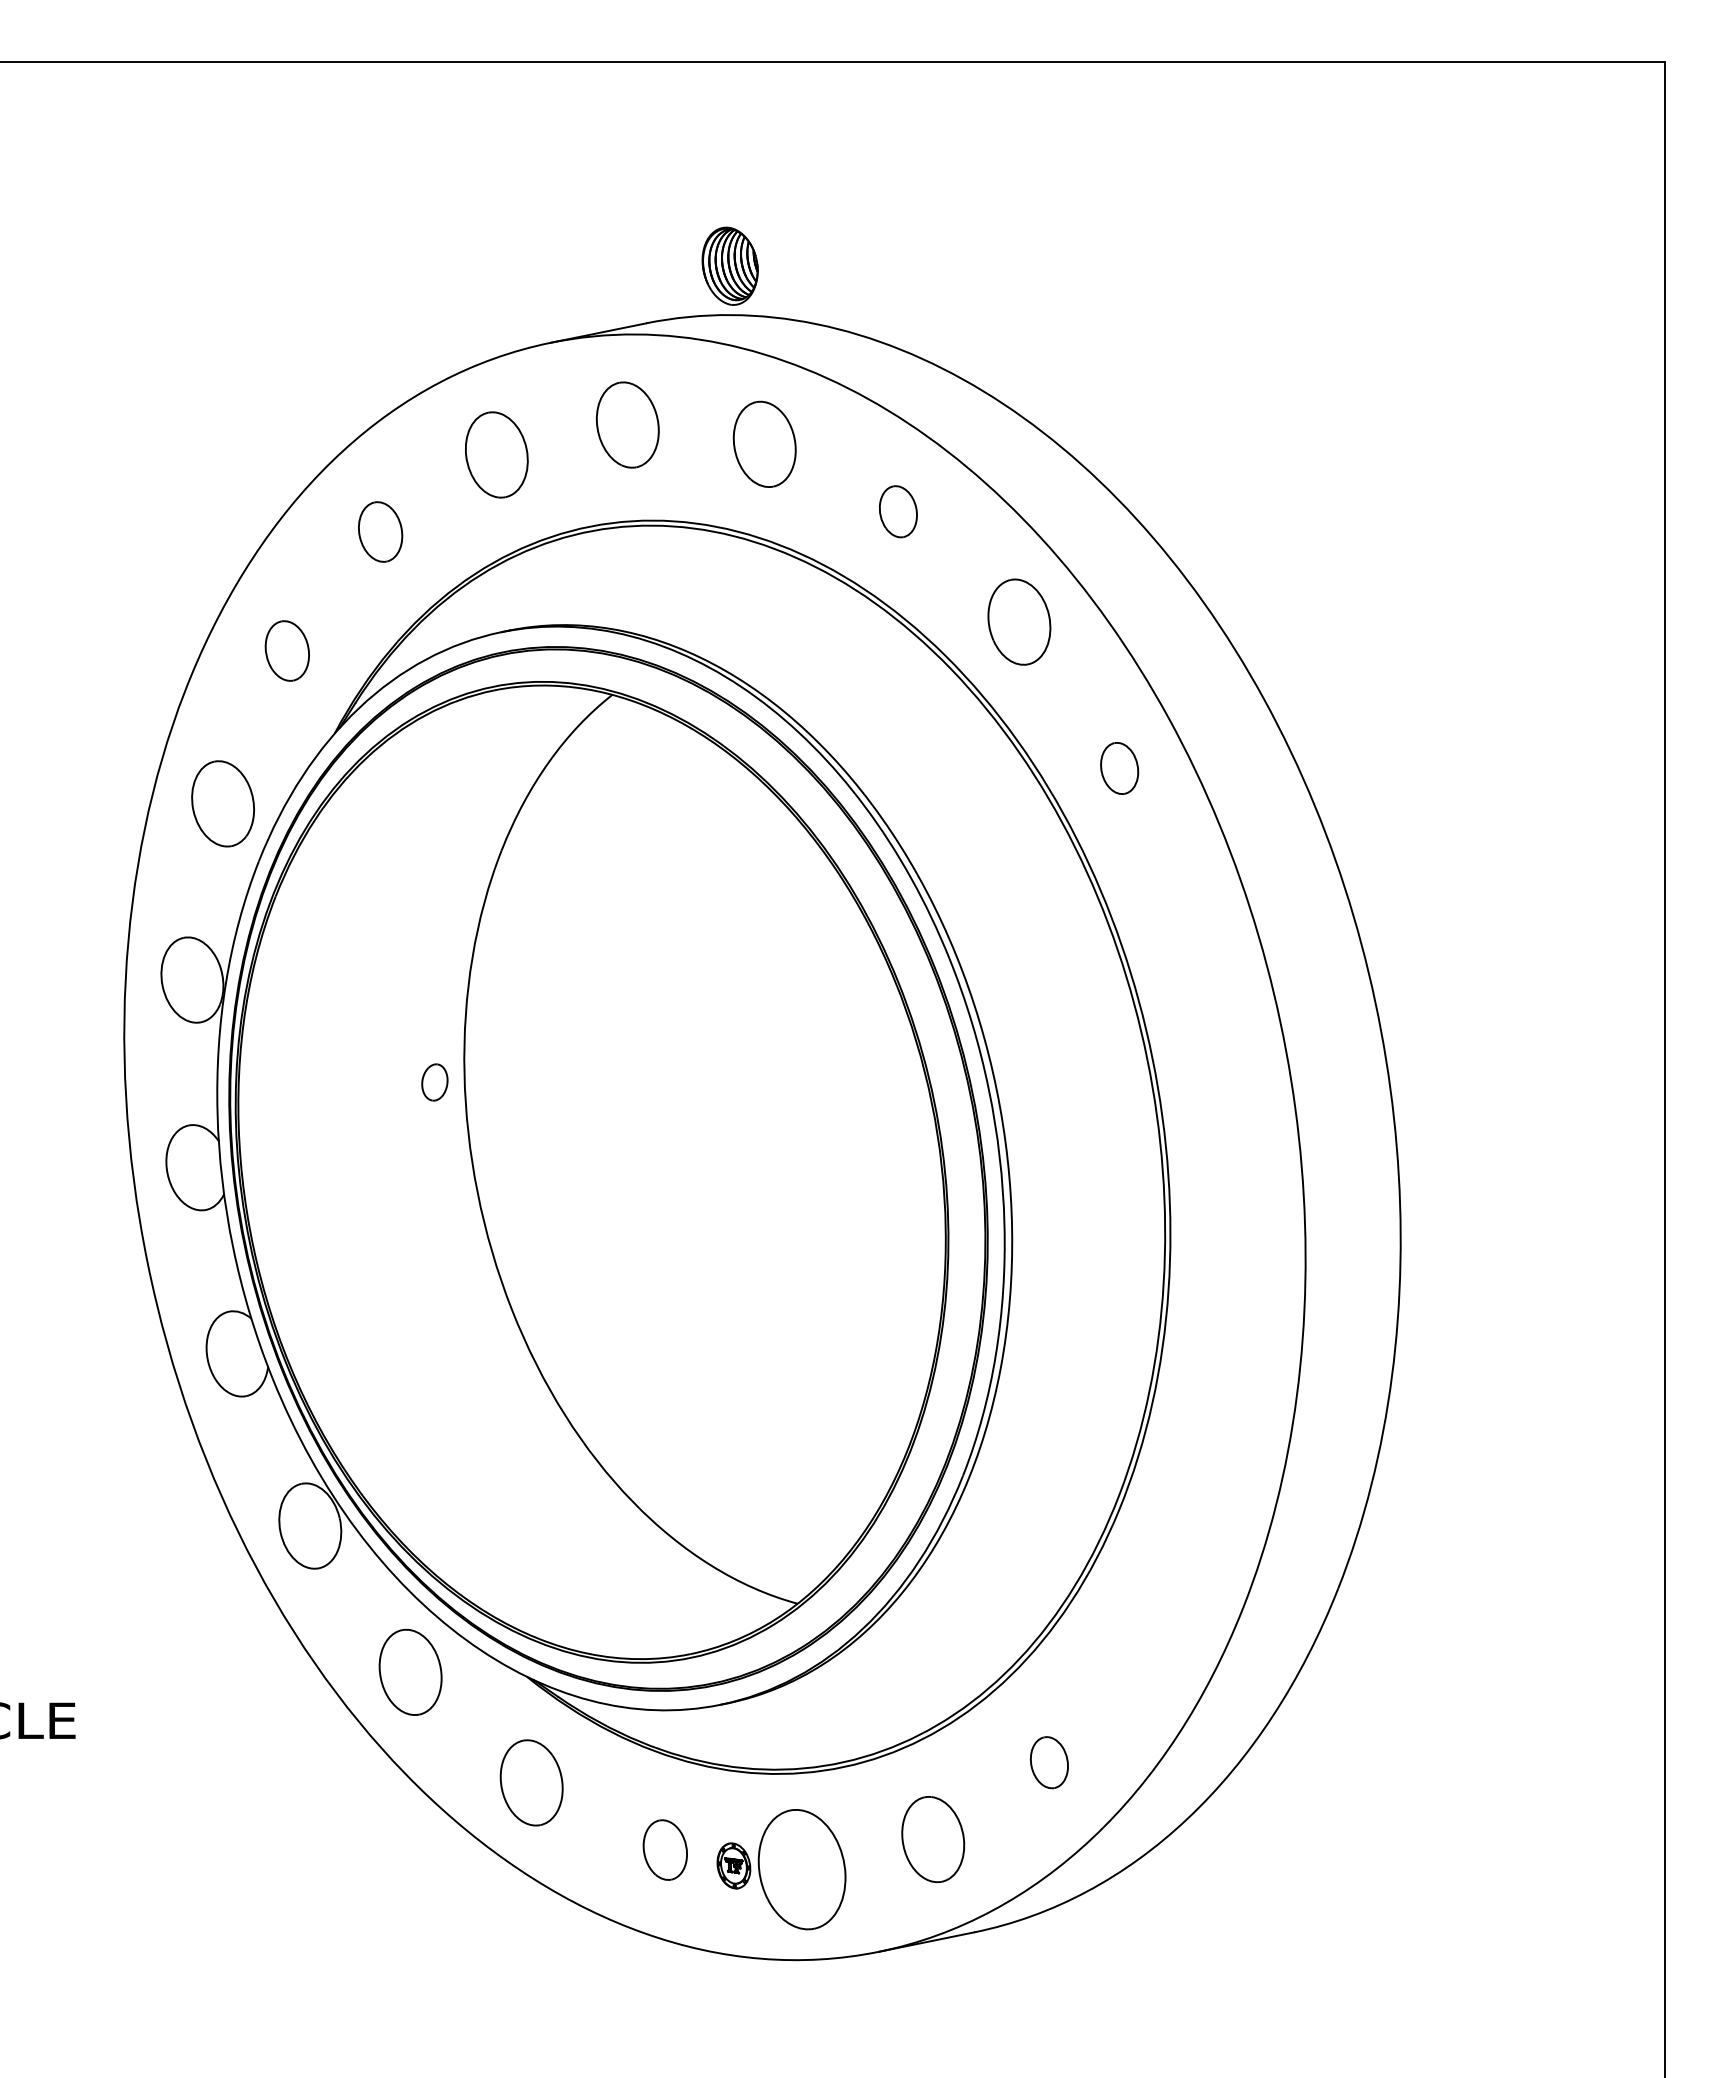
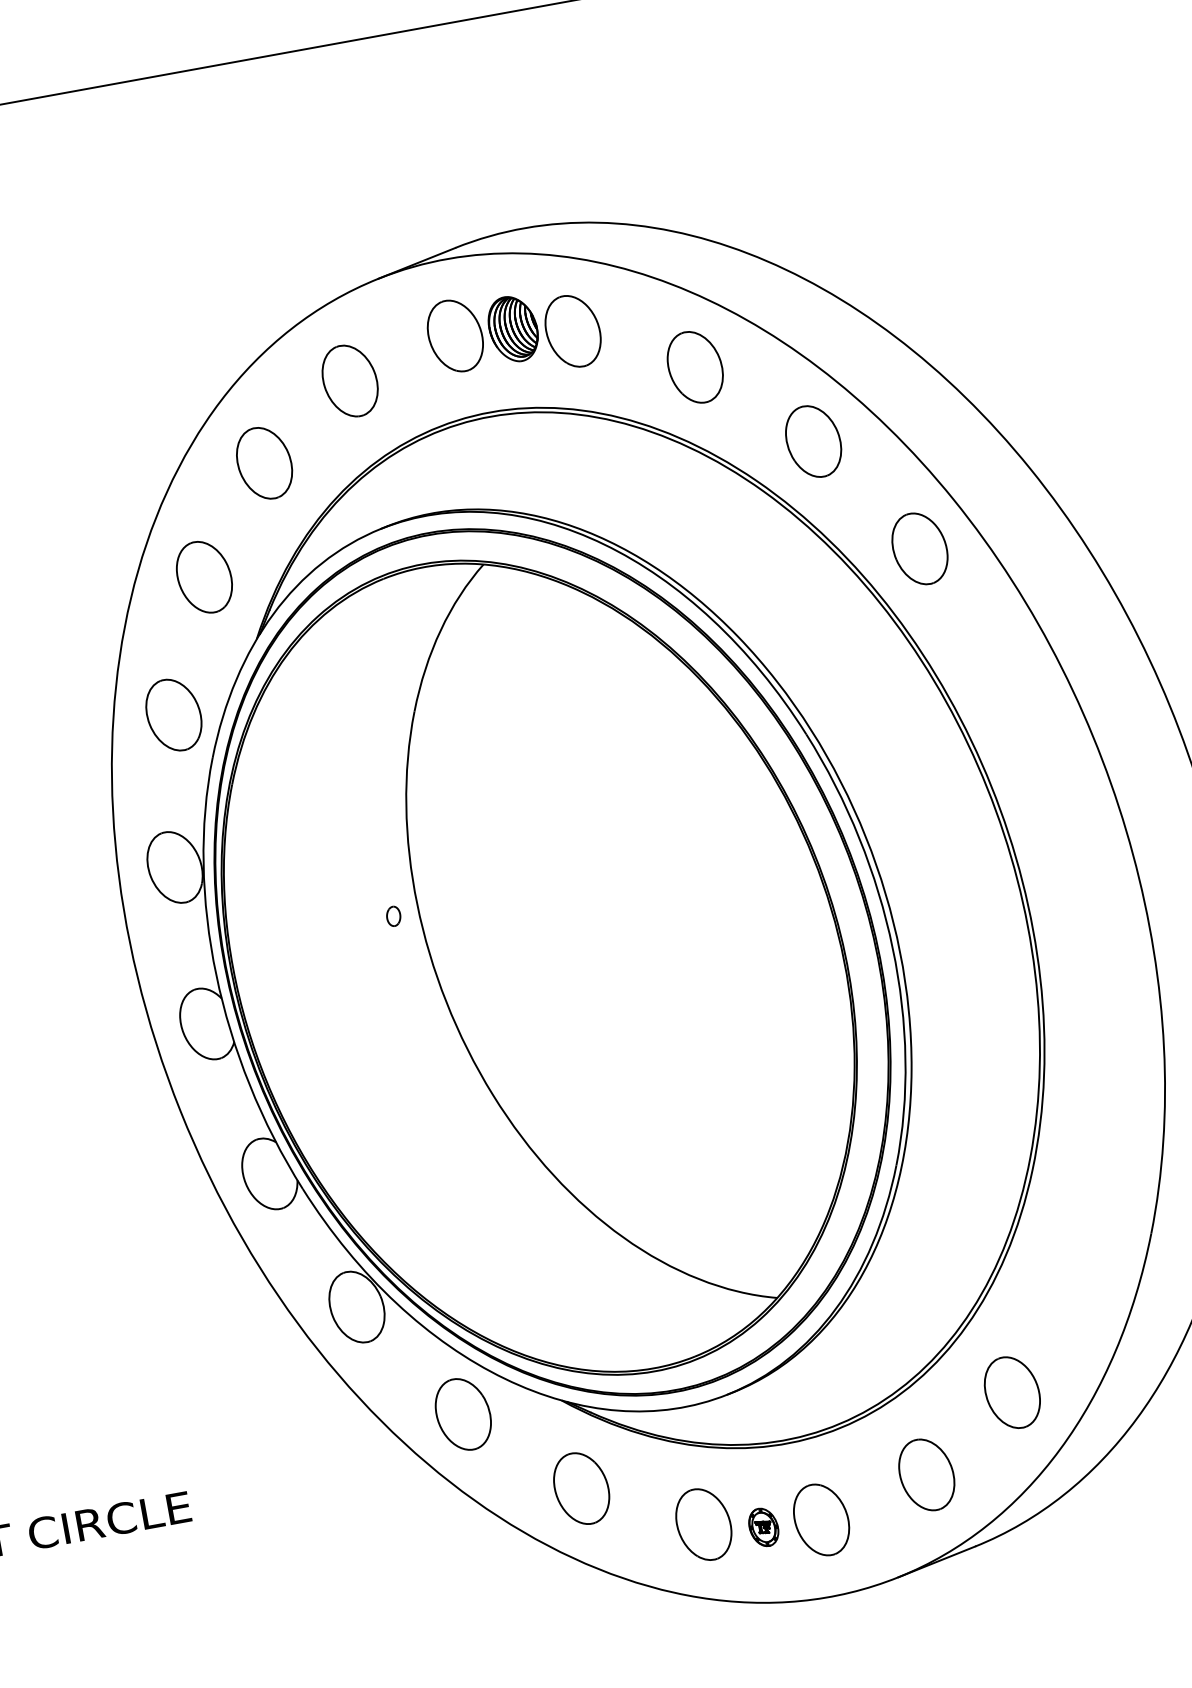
part: (729, 265) -> (512, 328), moved
part: (898, 511) -> (695, 367), size x1.67
part: (380, 531) -> (264, 462), size x1.43
part: (287, 650) -> (204, 576), size x1.43
part: (1119, 768) -> (919, 548), size x1.67
part: (434, 1082) -> (393, 916), size x0.62
part: (1049, 1762) -> (1012, 1392), size x1.67
part: (665, 1849) -> (703, 1524), size x1.43
part: (802, 1868) -> (821, 1519), size x0.71

